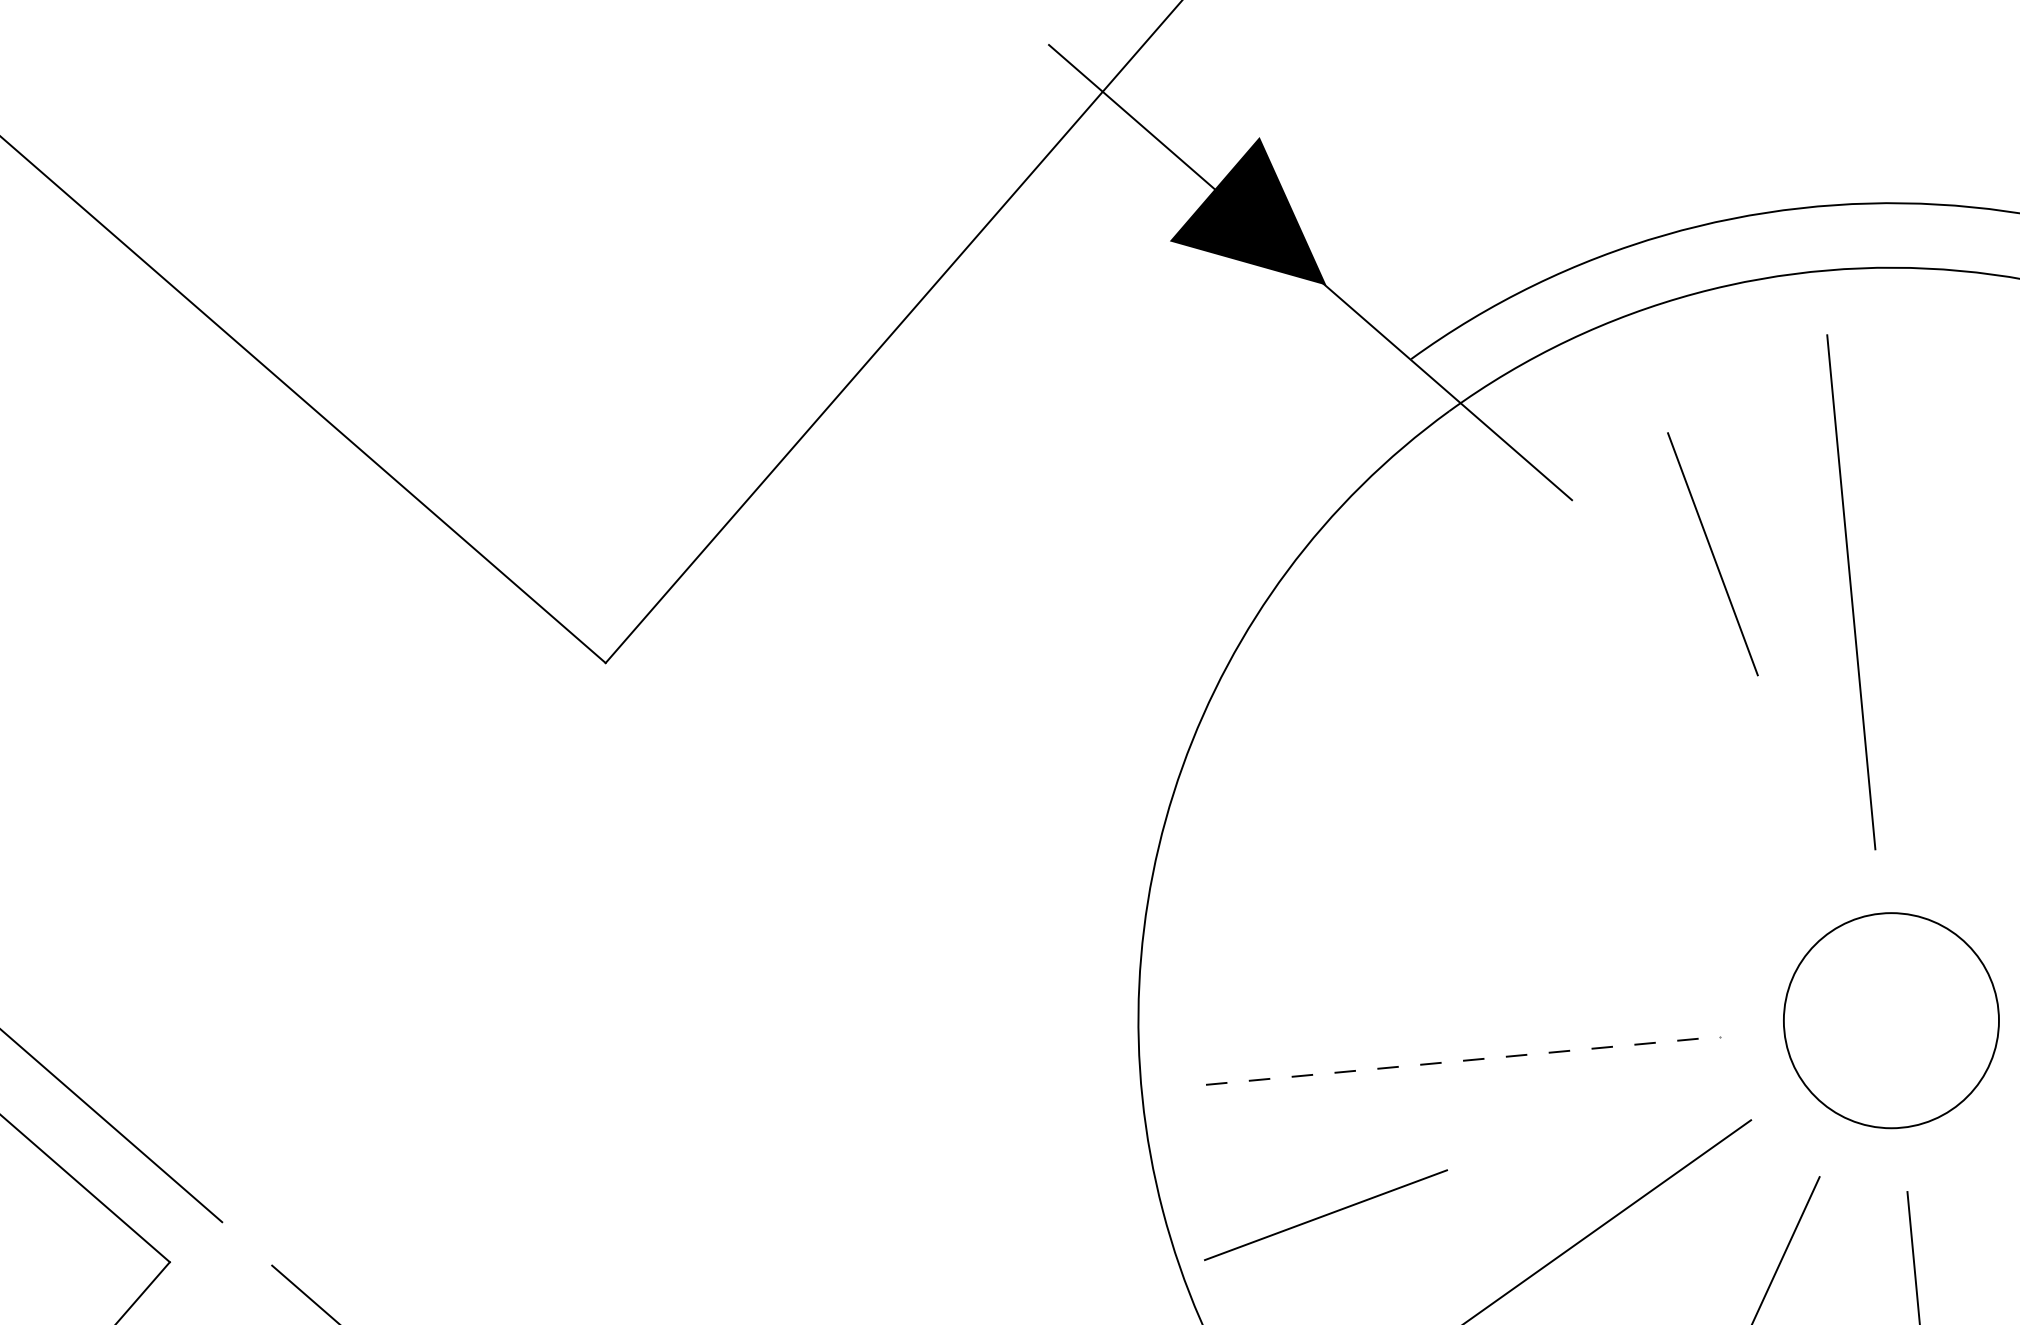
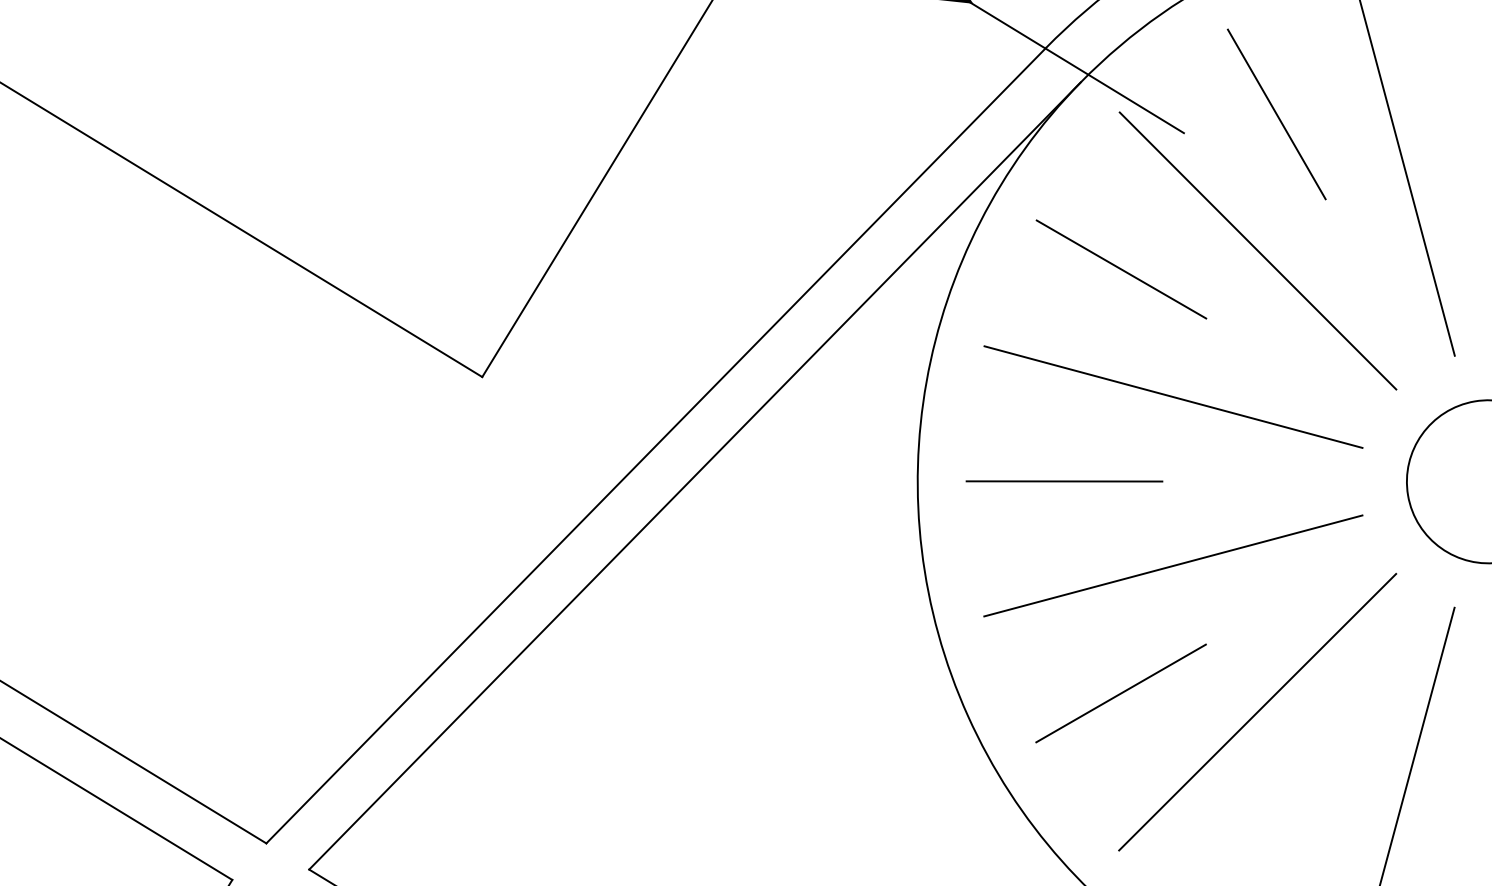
line: (1712, 554) -> (1276, 114), moved
line: (1460, 663) -> (1121, 269), added
line: (1642, 669) -> (1258, 250), added
line: (816, 790) -> (655, 445), added
line: (860, 838) -> (694, 475), added
line: (1500, 840) -> (1173, 396), added
line: (1339, 926) -> (1064, 481), added
line: (1463, 1060) -> (1173, 565), dashed -> solid
line: (1325, 1215) -> (1120, 693), moved

